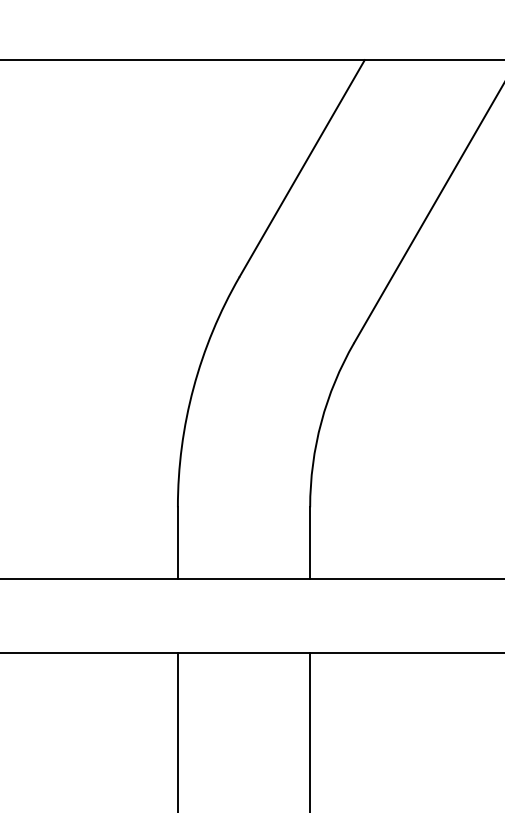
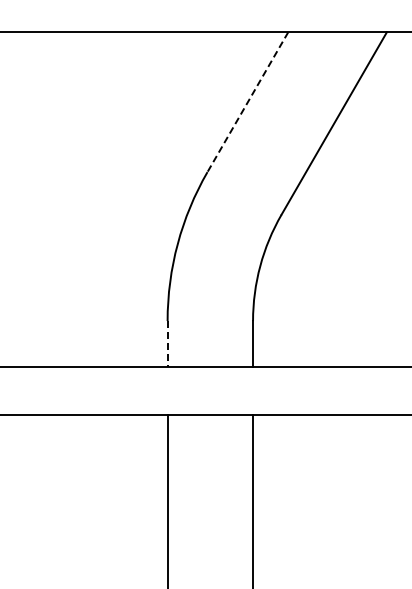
line: (301, 168) -> (247, 102), solid -> dashed
line: (177, 543) -> (167, 344), solid -> dashed

